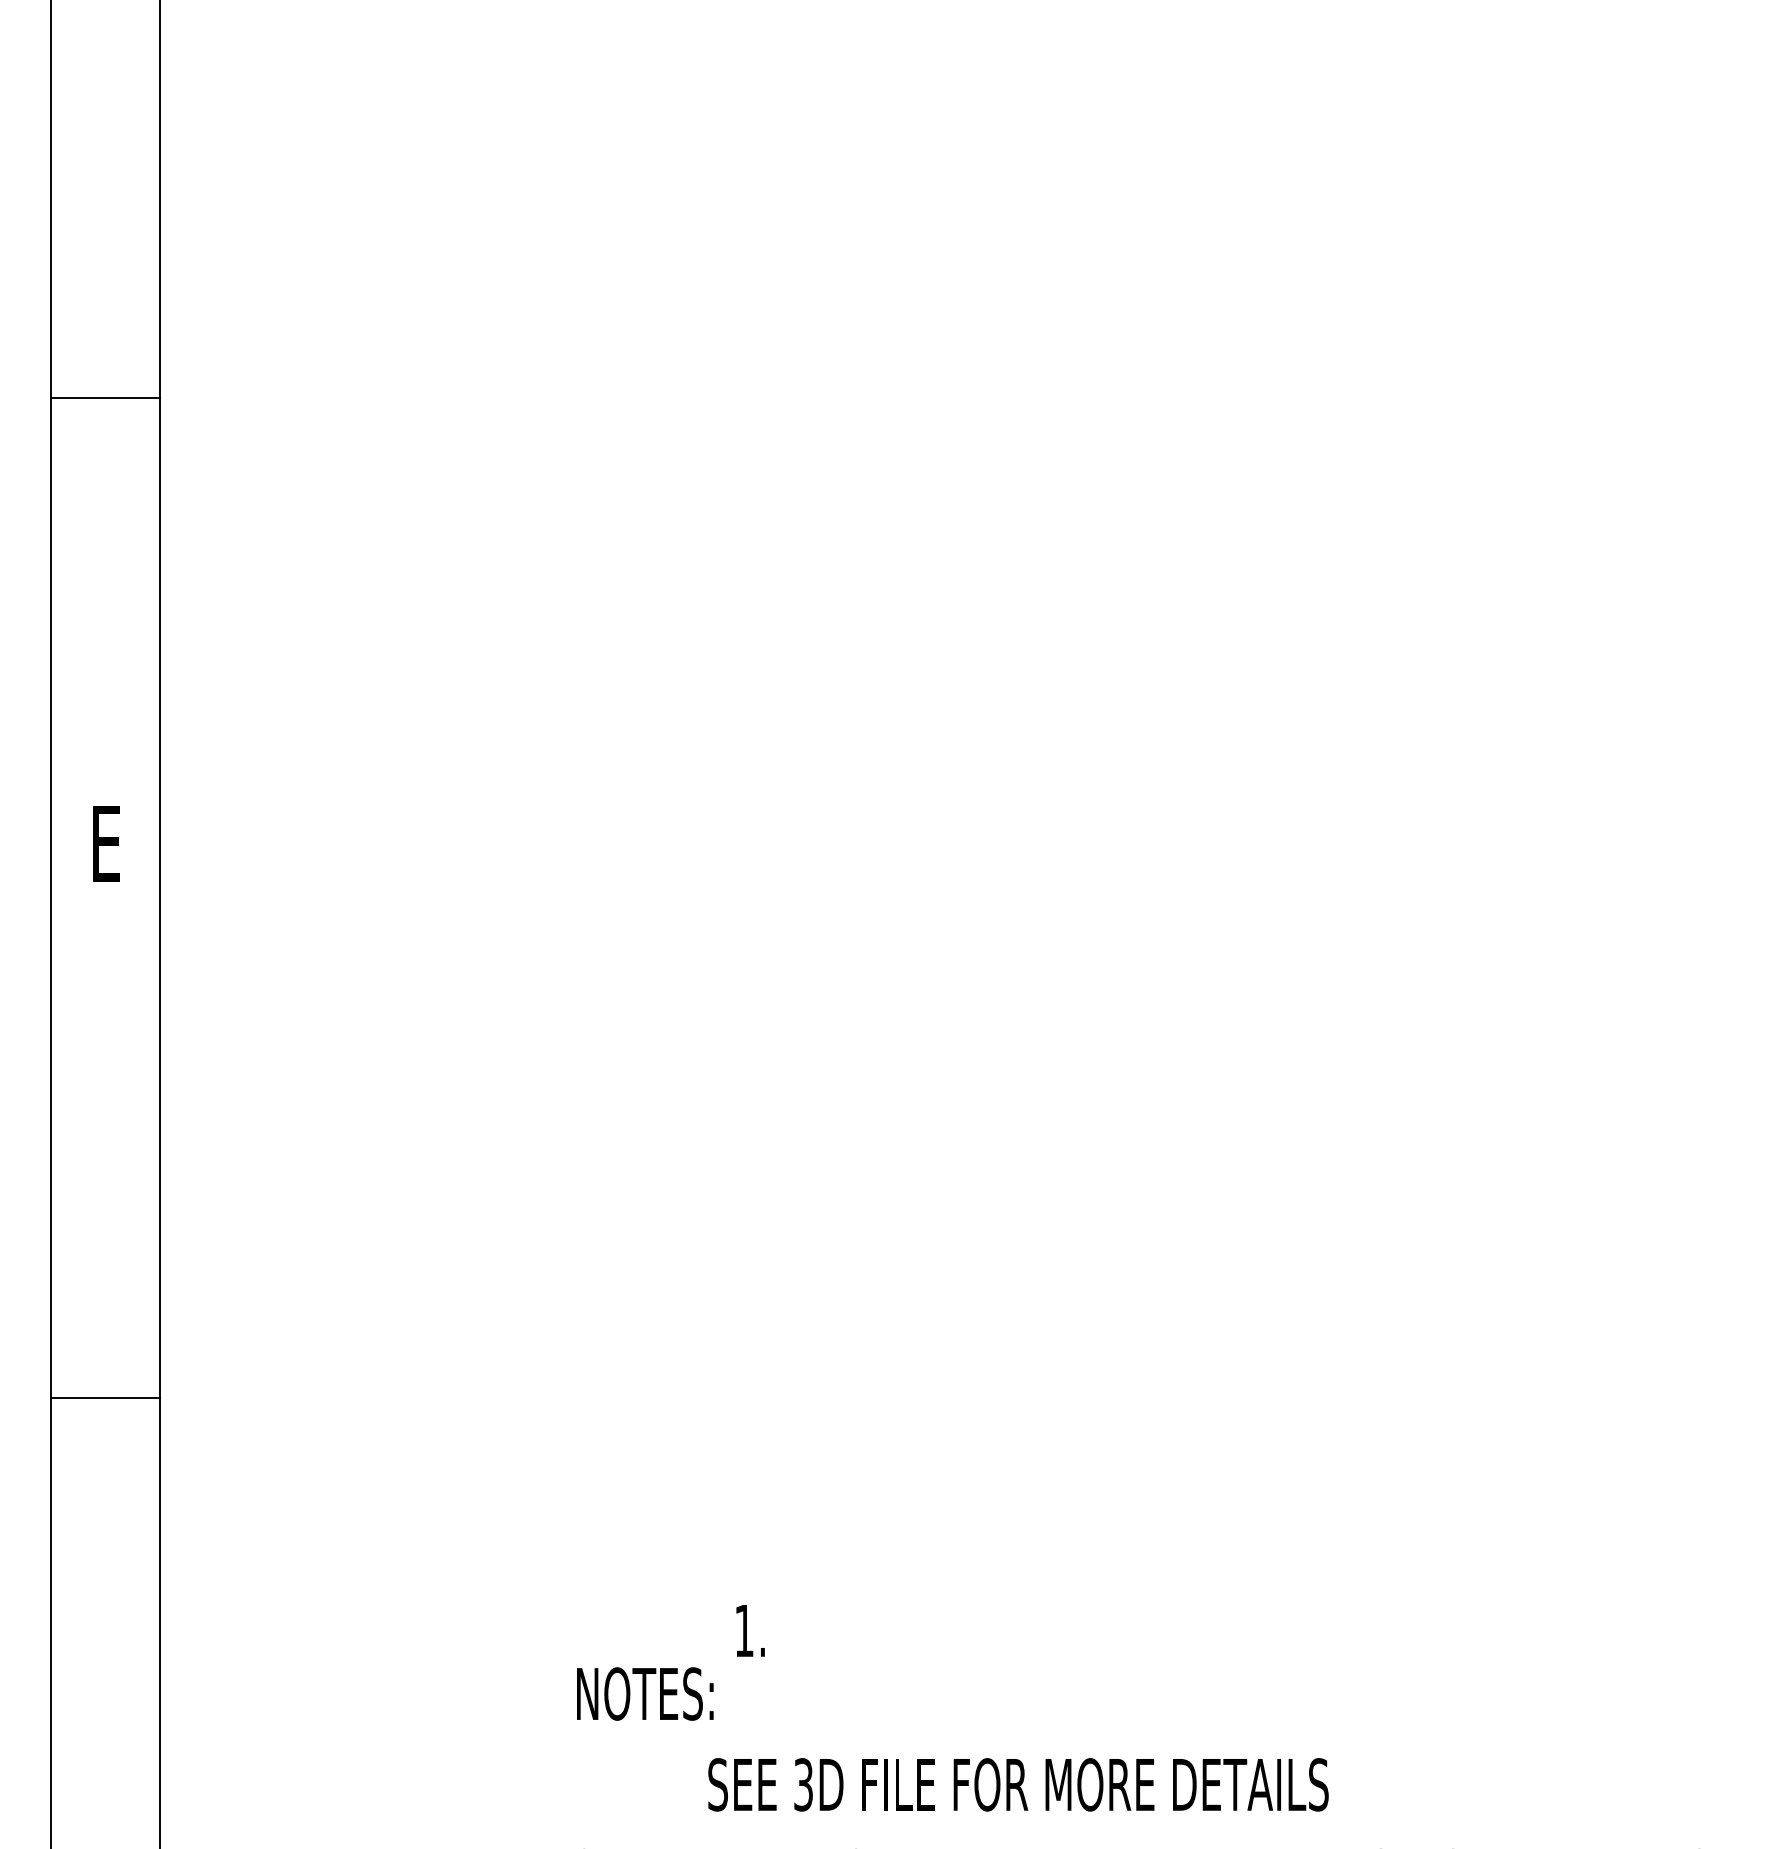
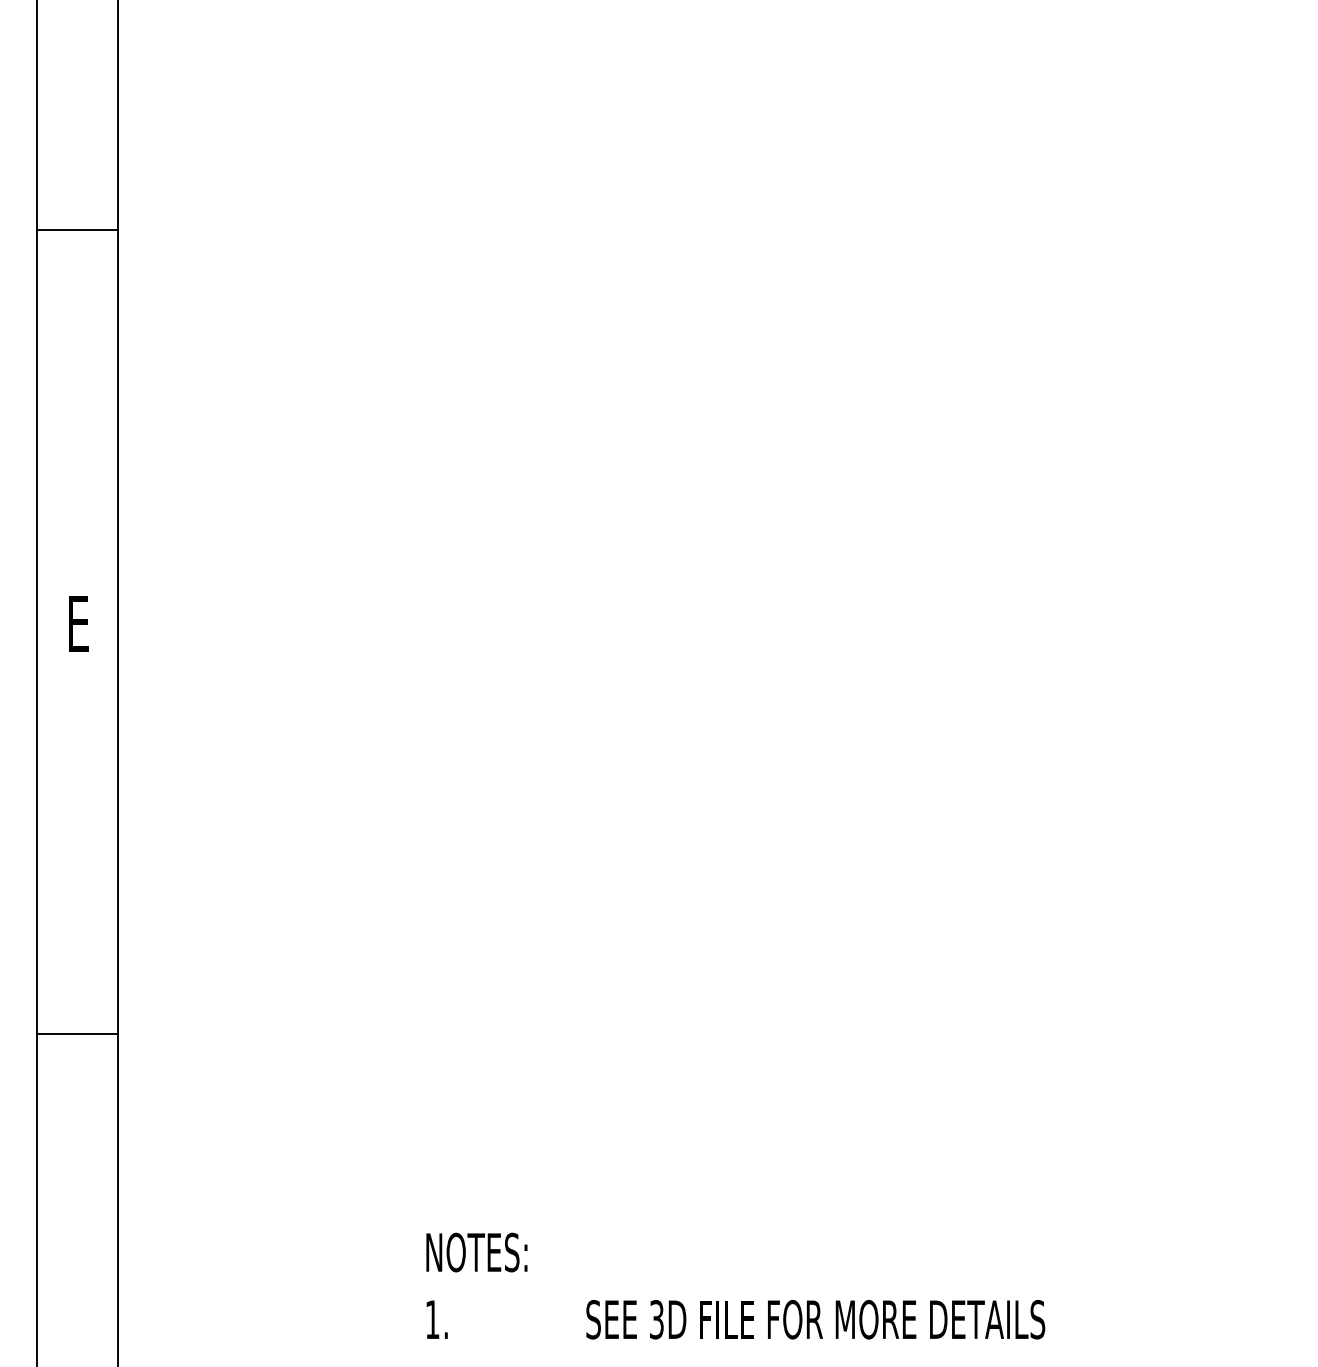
line: (104, 397) -> (77, 229), moved
text: (750, 1630) -> (437, 1319), moved
text: (1018, 1784) -> (815, 1319), moved

